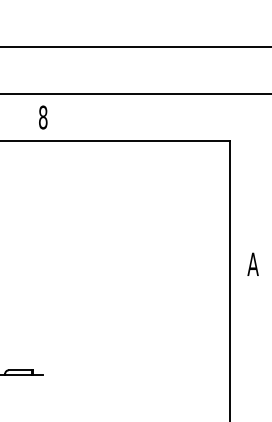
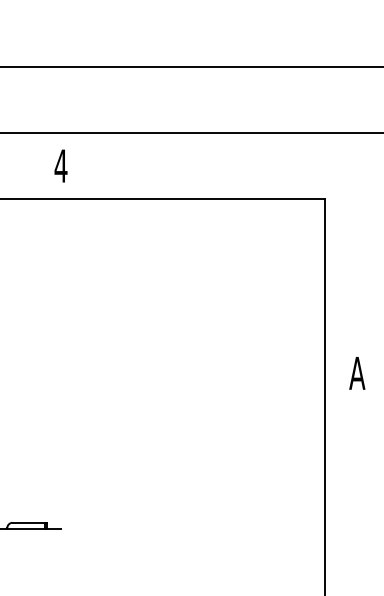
text: (42, 117) -> (60, 166), 8 -> 4

